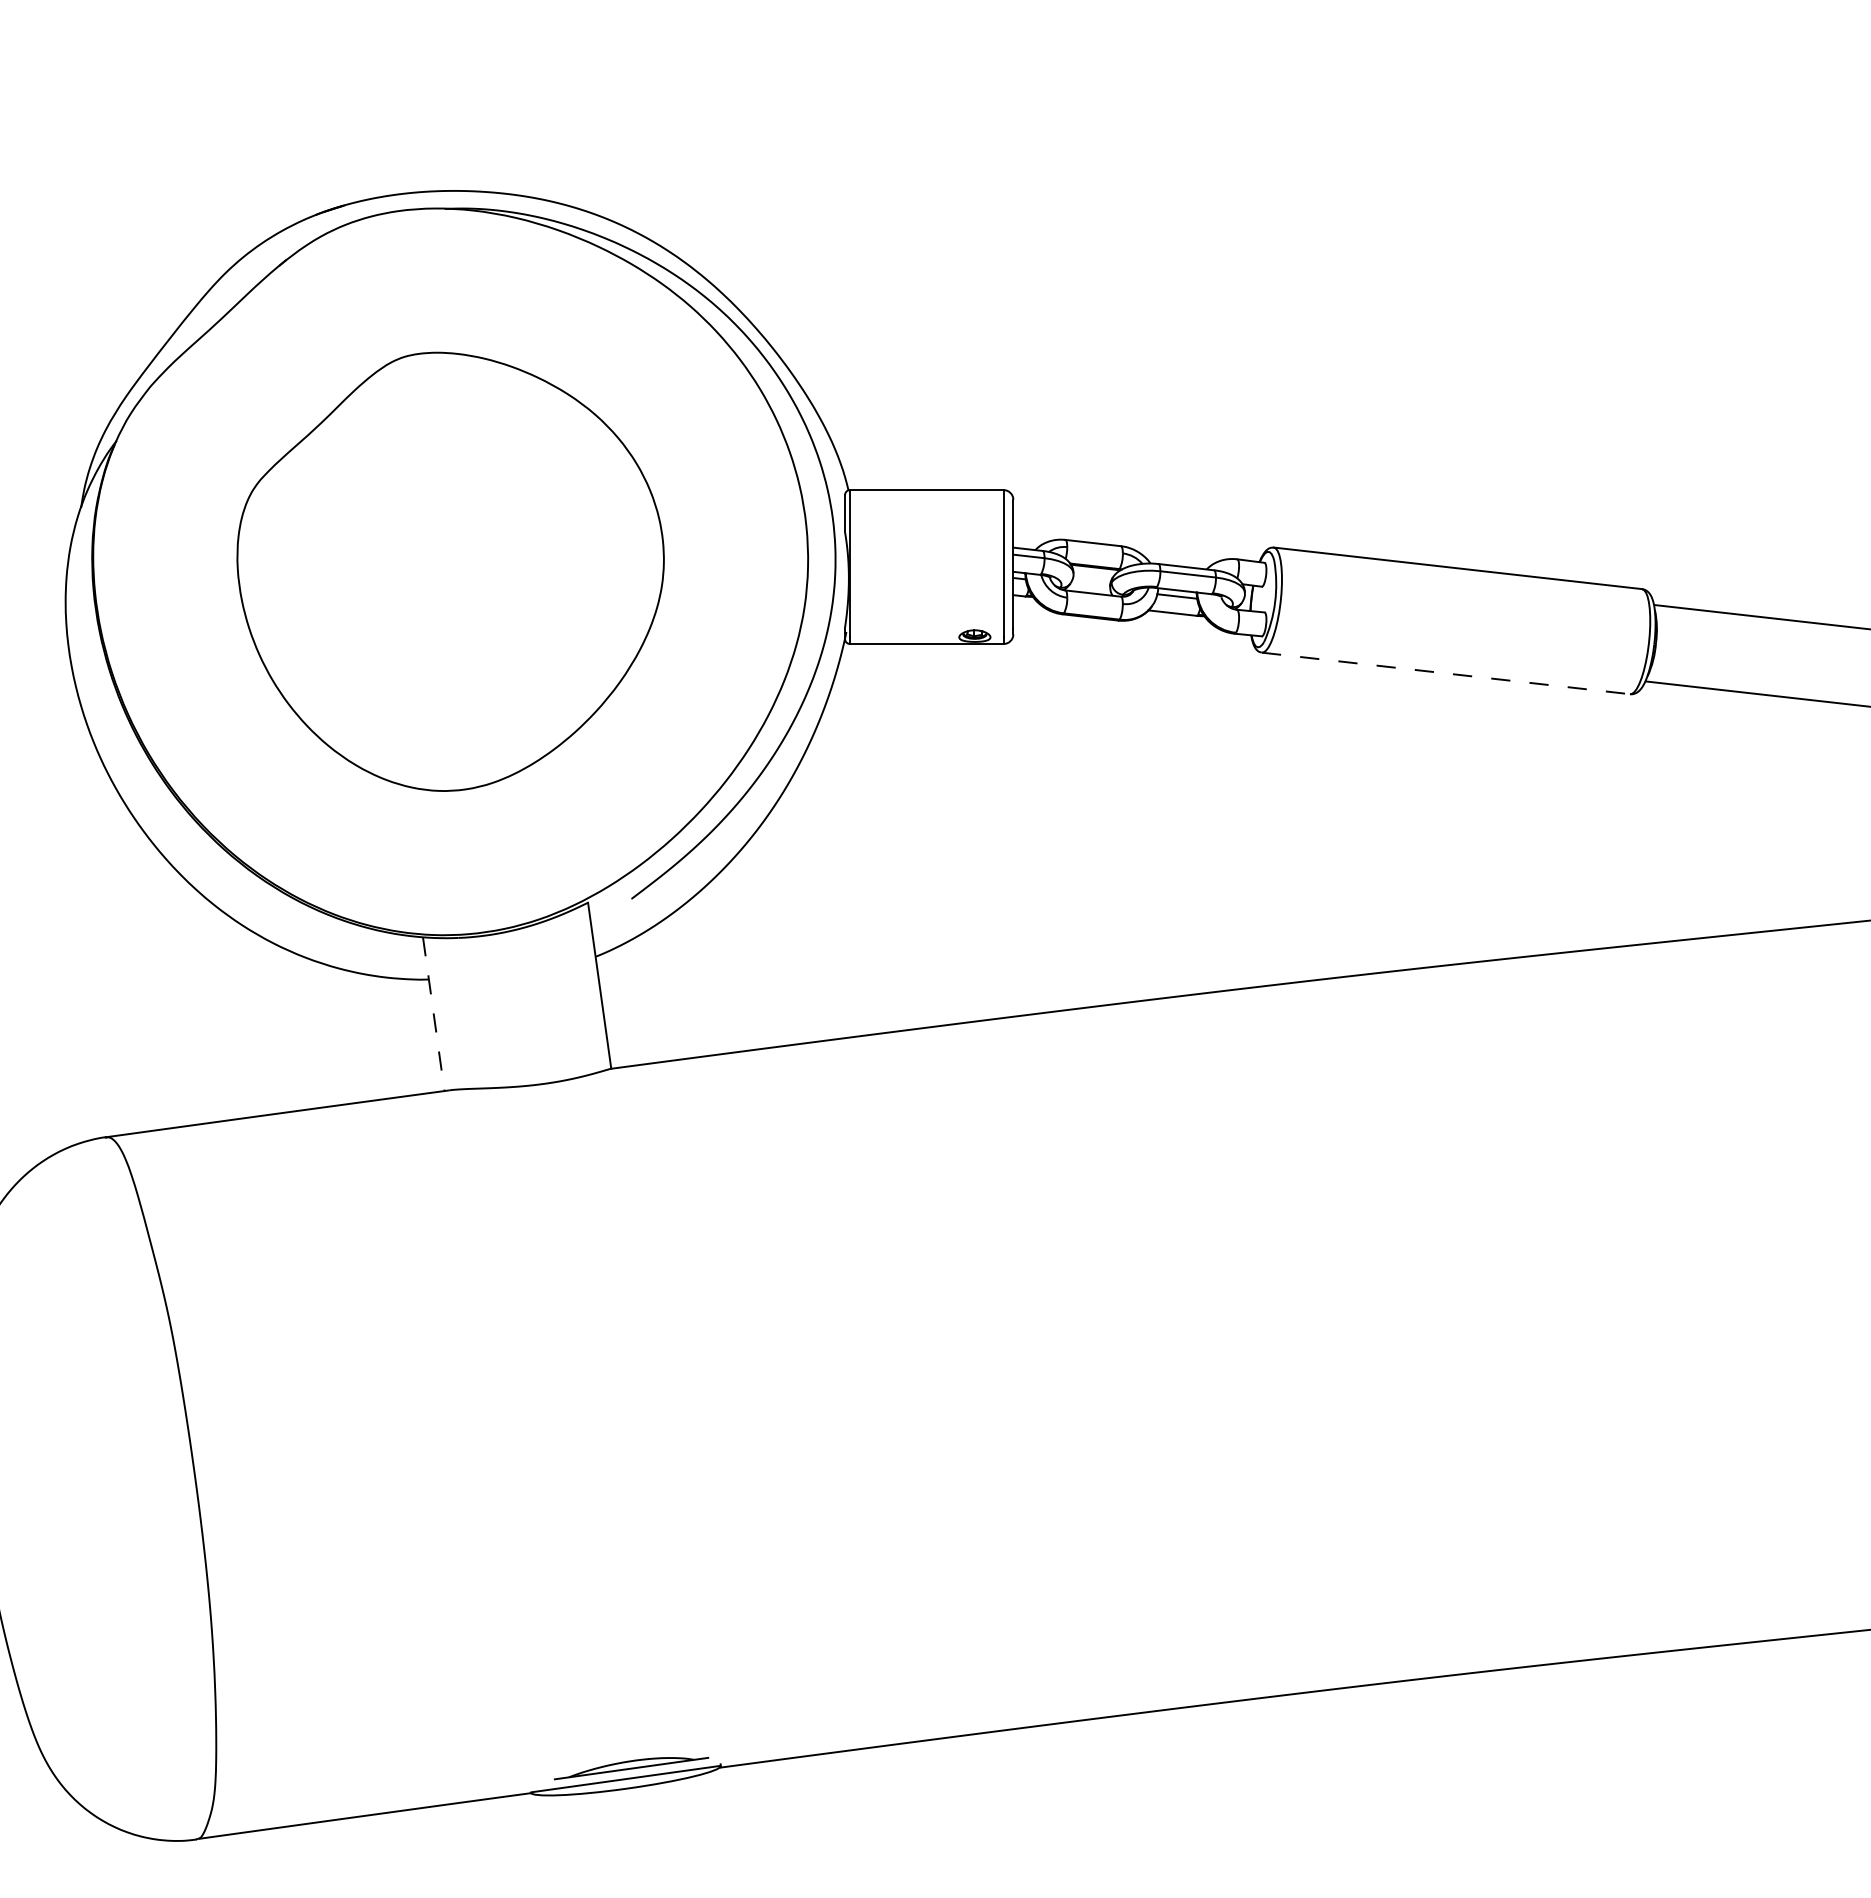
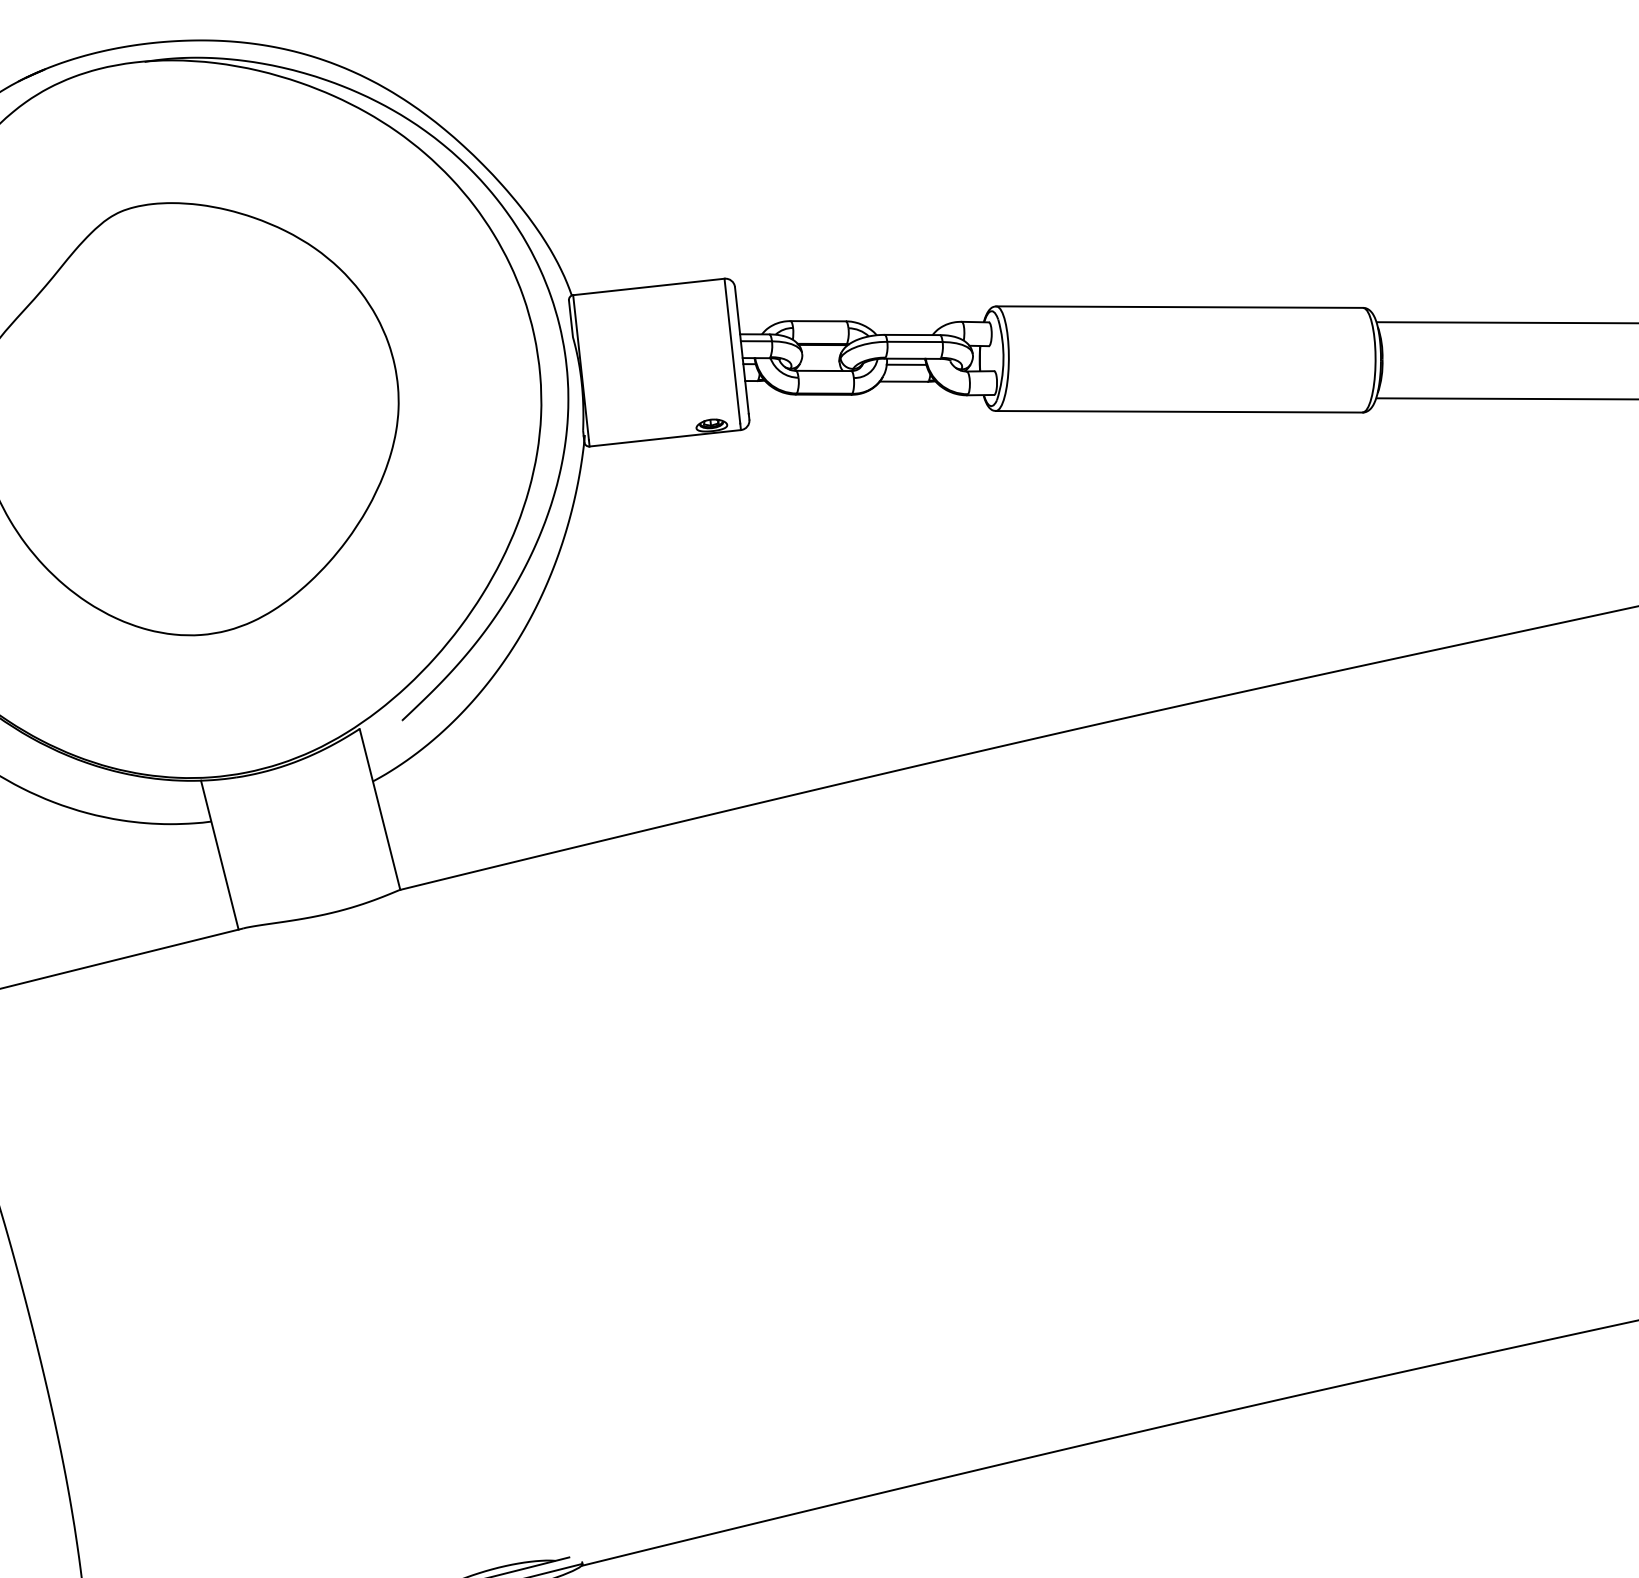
line: (1446, 673) -> (1179, 411), dashed -> solid
line: (433, 1014) -> (219, 855), dashed -> solid

